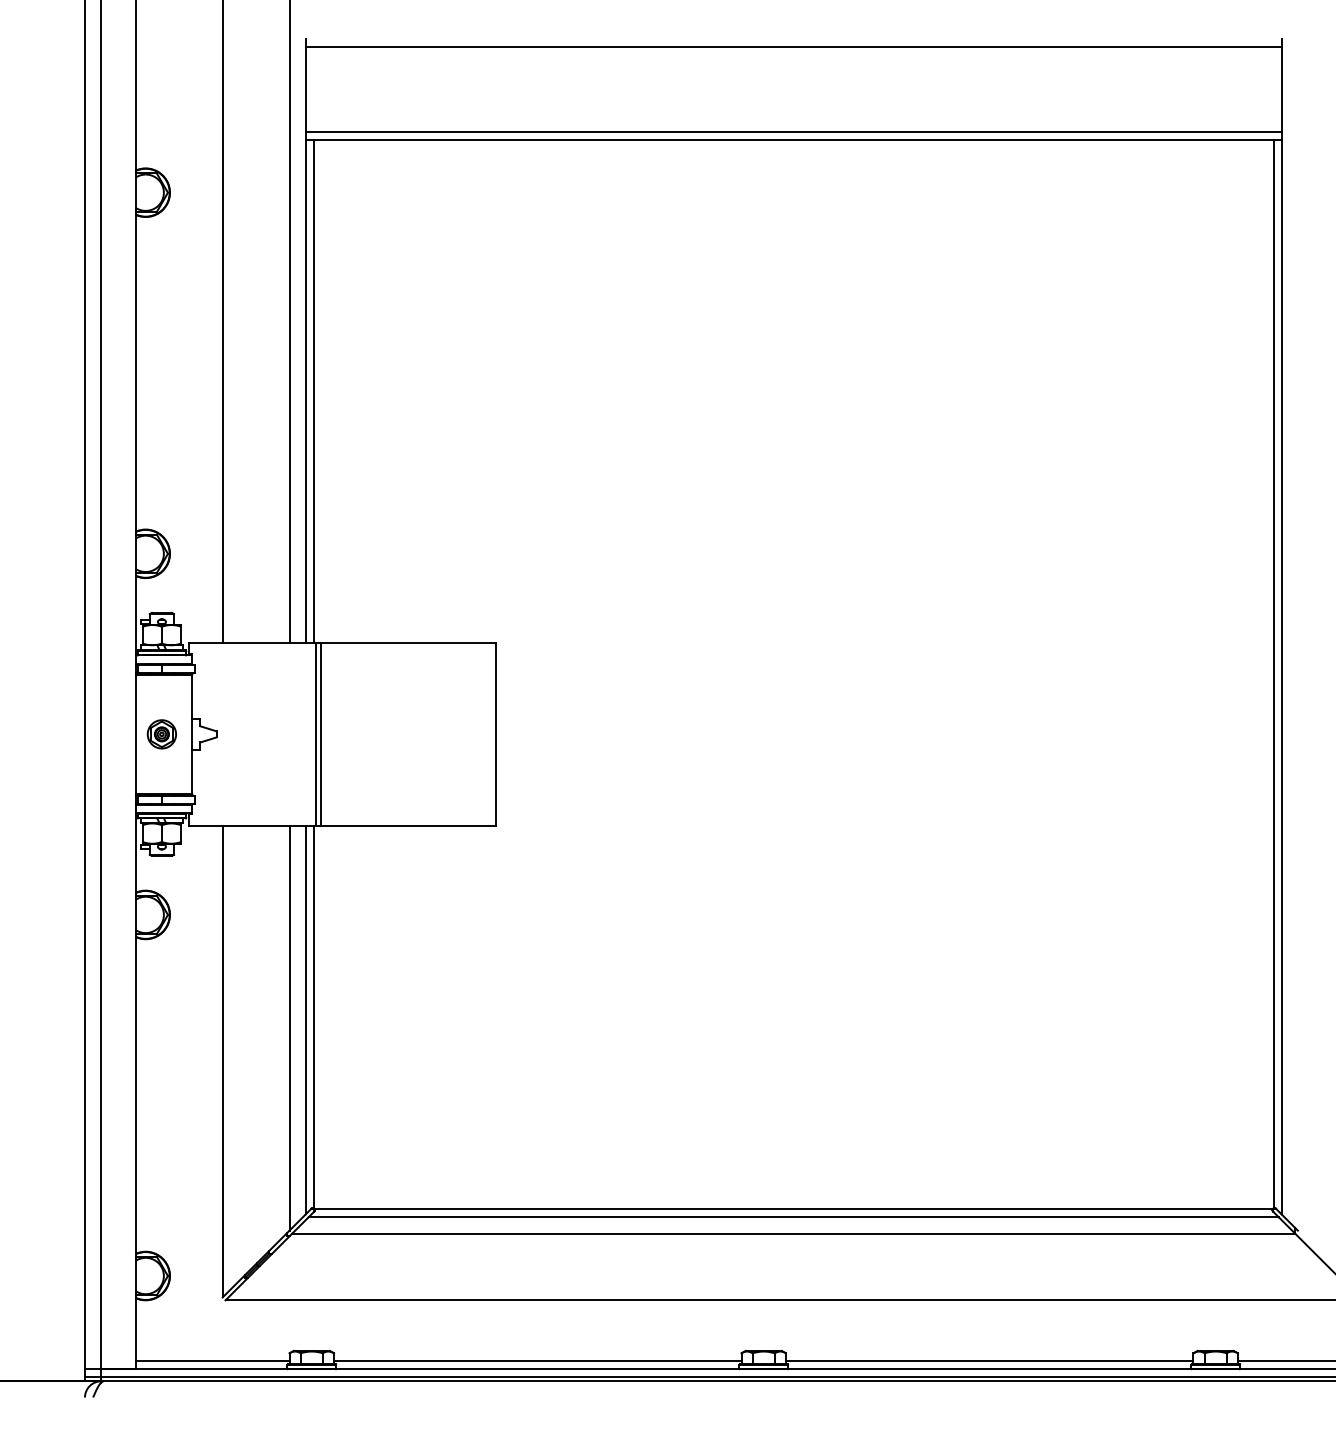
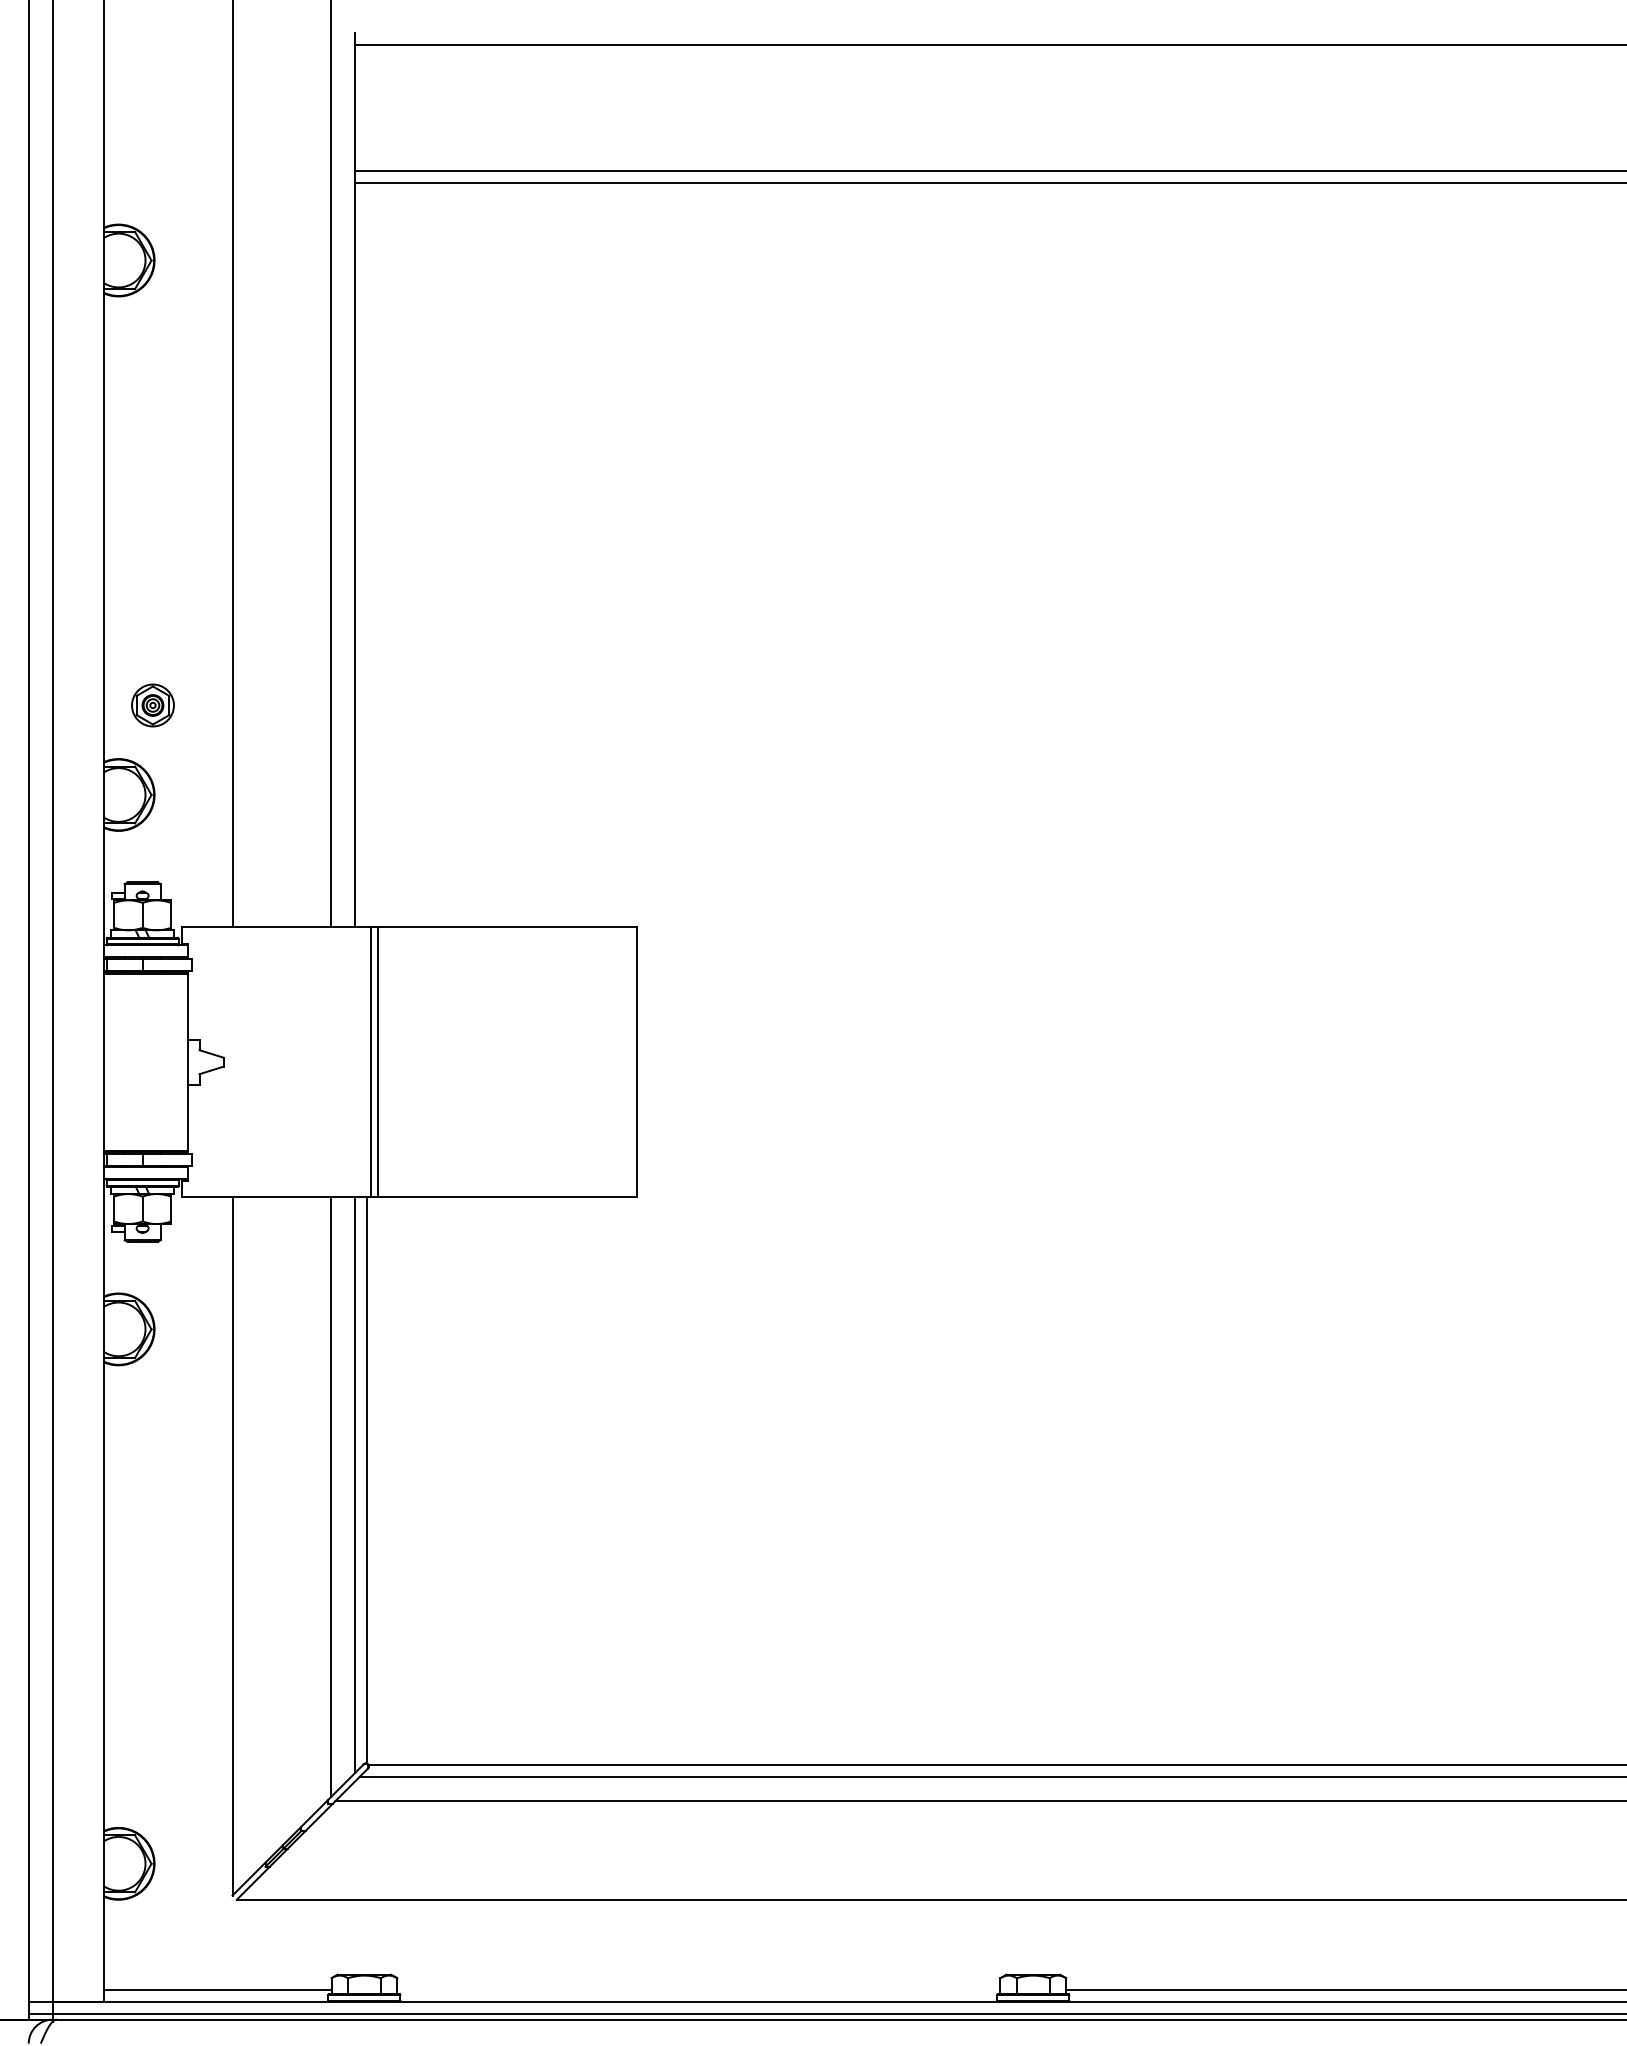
line: (313, 391) -> (366, 554), removed
part: (161, 734) -> (152, 705), moved
line: (537, 1361) -> (698, 1990), removed

